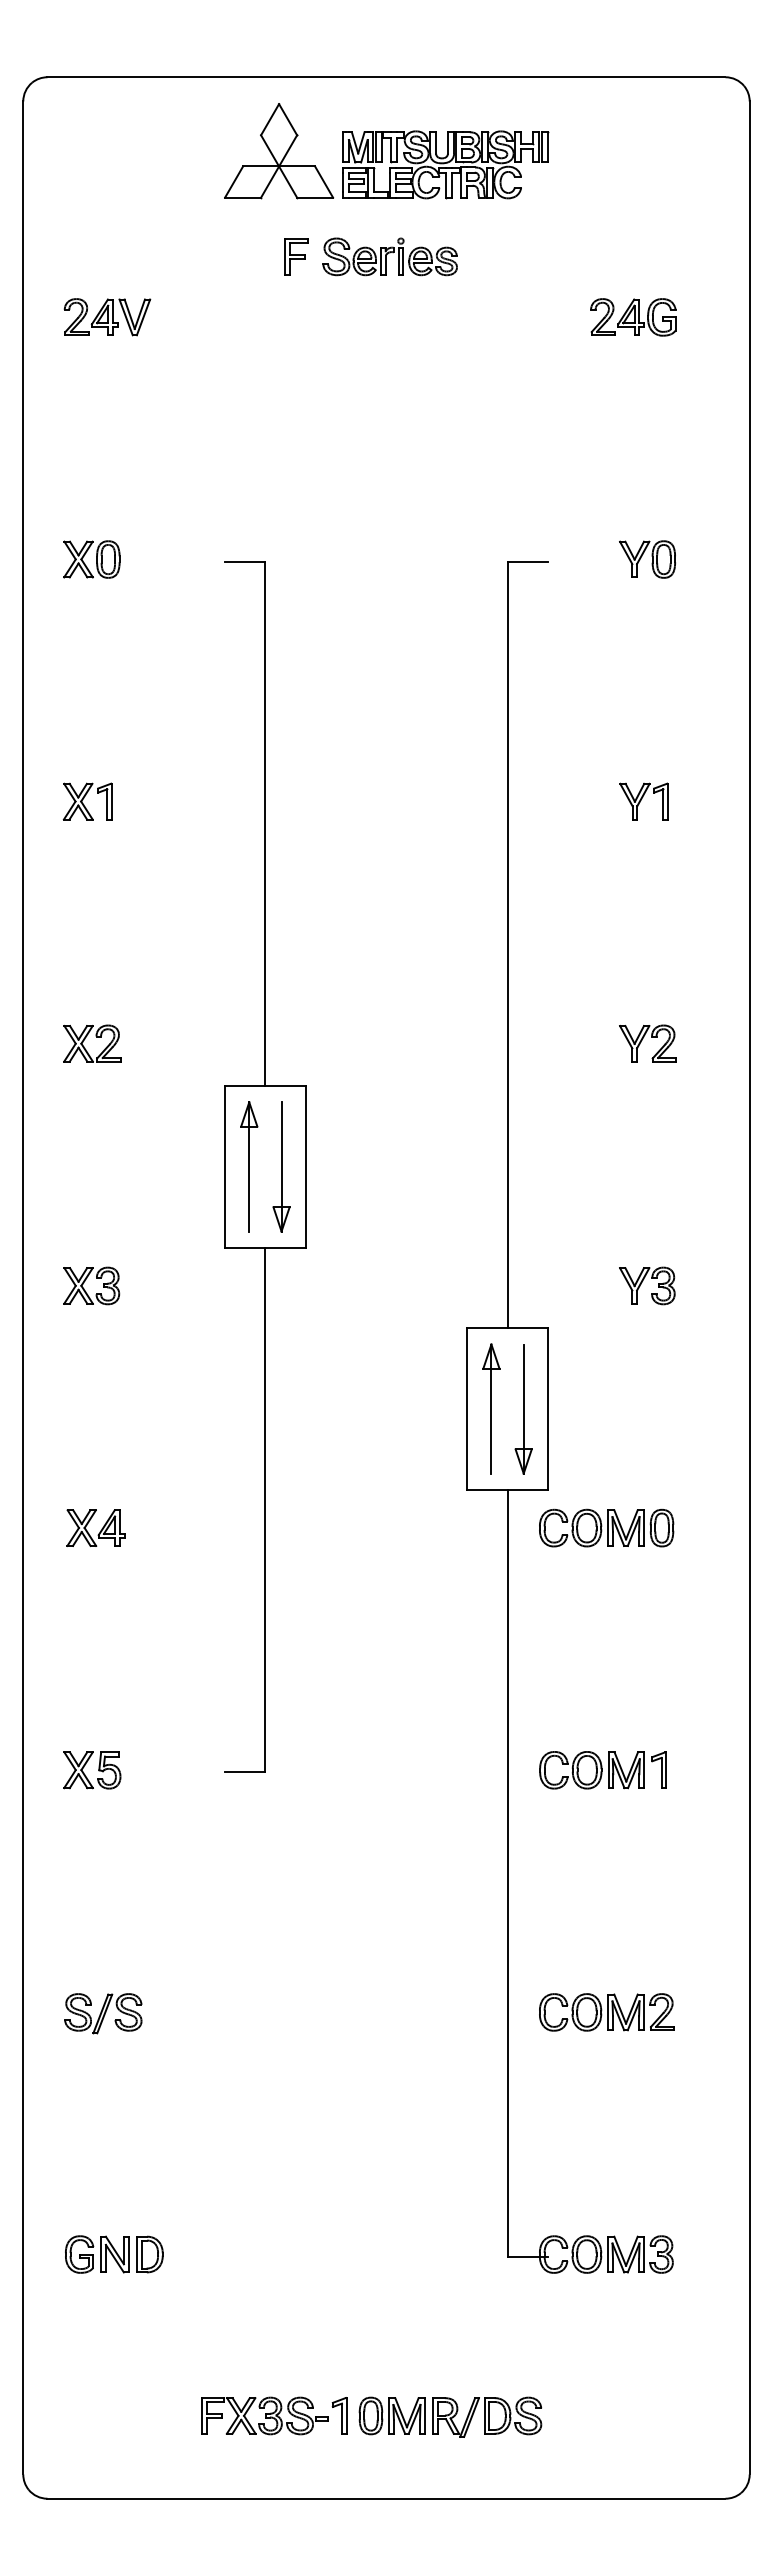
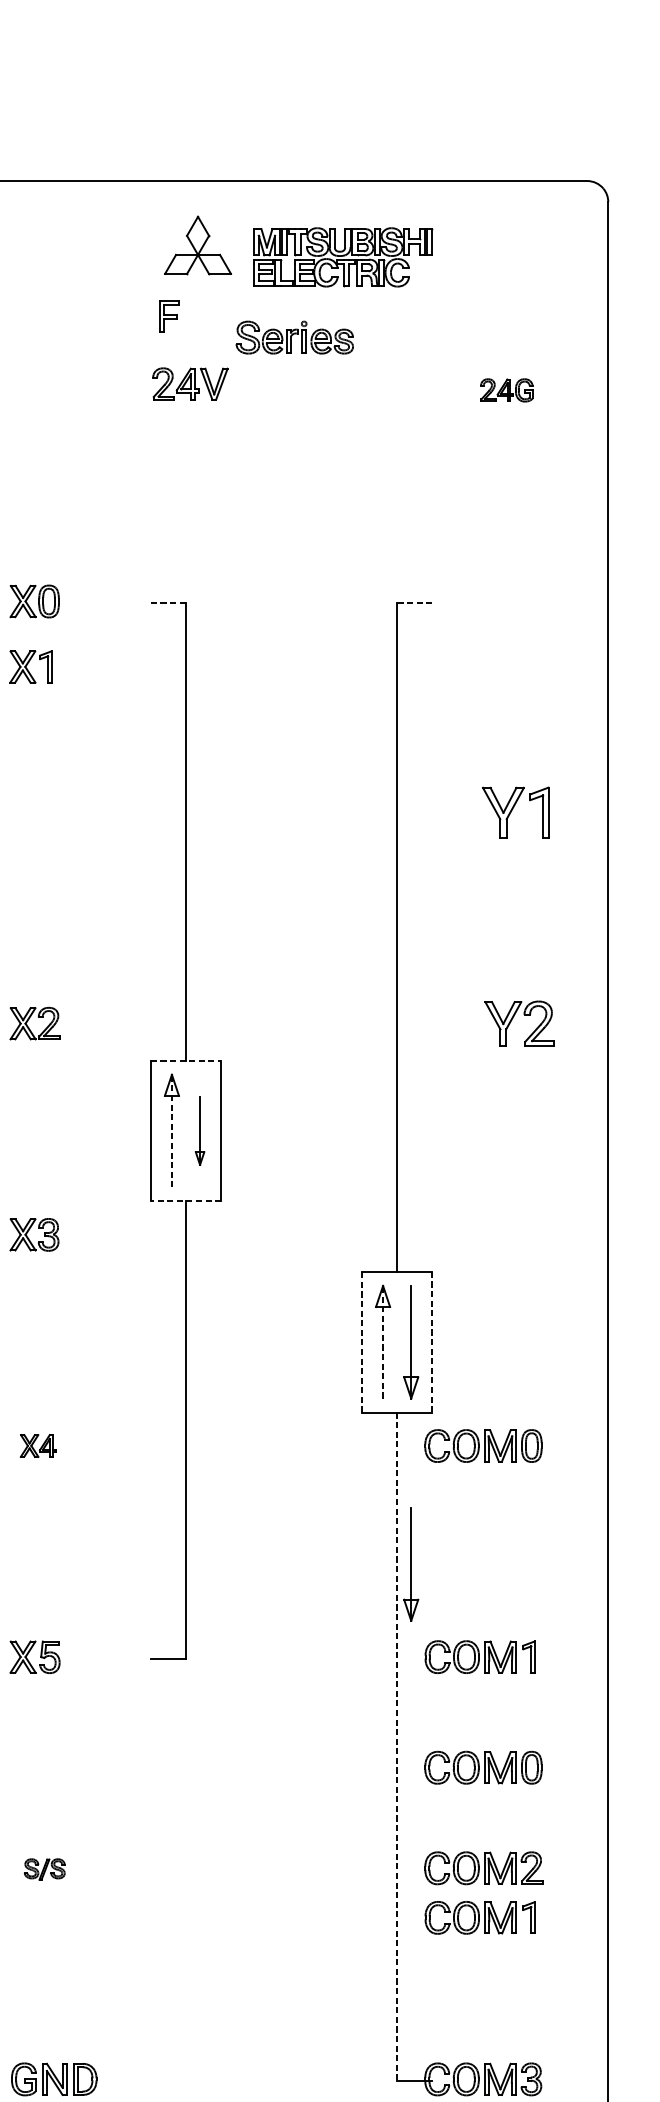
part: (279, 151) -> (198, 245), size x0.7
part: (296, 256) -> (169, 316), moved
part: (107, 317) -> (190, 384), moved
part: (633, 317) -> (506, 390), size x0.7
part: (647, 559) -> (519, 601), removed
line: (245, 561) -> (168, 603), solid -> dashed
line: (527, 561) -> (414, 603), solid -> dashed
part: (87, 801) -> (30, 666), moved
part: (643, 801) -> (515, 812), size x1.6
part: (647, 1043) -> (519, 1023), size x1.4
line: (265, 1086) -> (186, 1060), solid -> dashed
line: (249, 1166) -> (172, 1130), solid -> dashed
part: (281, 1166) -> (200, 1130), size x0.6
line: (264, 1247) -> (185, 1201), solid -> dashed
part: (647, 1285) -> (519, 1234), removed
line: (467, 1409) -> (362, 1342), solid -> dashed
line: (491, 1409) -> (383, 1342), solid -> dashed
line: (547, 1409) -> (431, 1342), solid -> dashed
part: (95, 1527) -> (37, 1445), size x0.7
part: (523, 1664) -> (411, 1564), added
line: (507, 1873) -> (397, 1747), solid -> dashed
part: (606, 1896) -> (483, 1767), added
part: (103, 2013) -> (44, 1869), size x0.6
part: (602, 2069) -> (479, 1918), added

